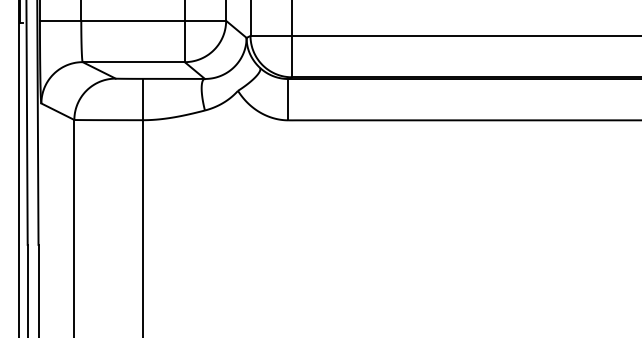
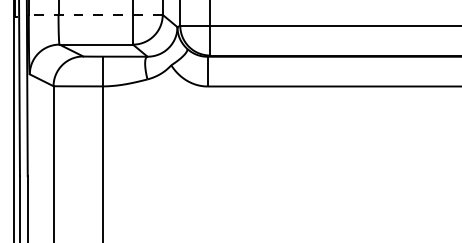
line: (132, 20) -> (95, 14), solid -> dashed

